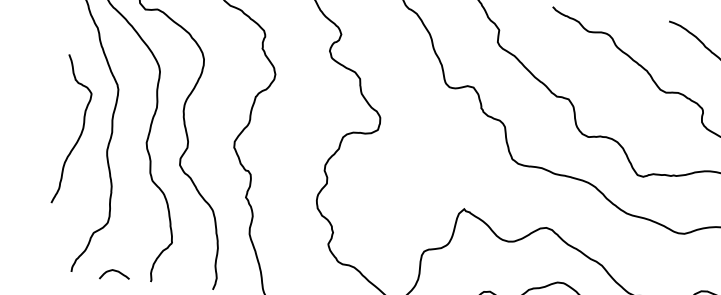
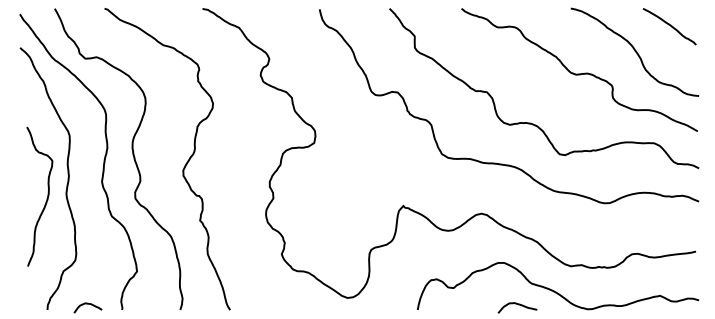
curve: (80, 133) -> (46, 198), moved

